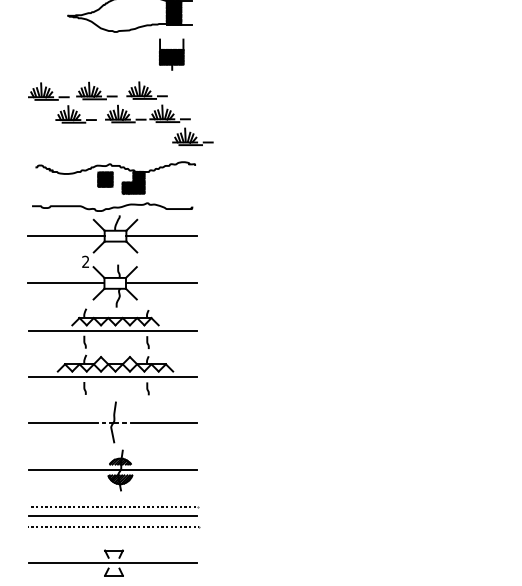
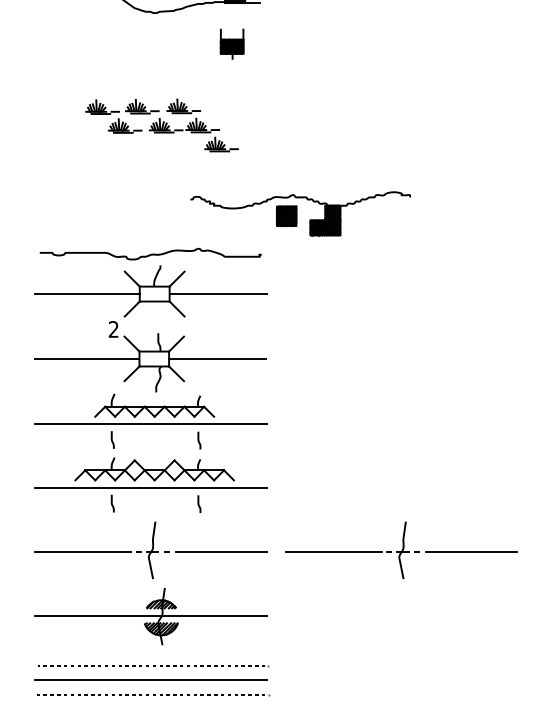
part: (171, 54) -> (231, 44), size x0.7
part: (120, 113) -> (161, 125), size x0.6
part: (115, 177) -> (300, 213), moved
part: (294, 422) -> (400, 550), added

